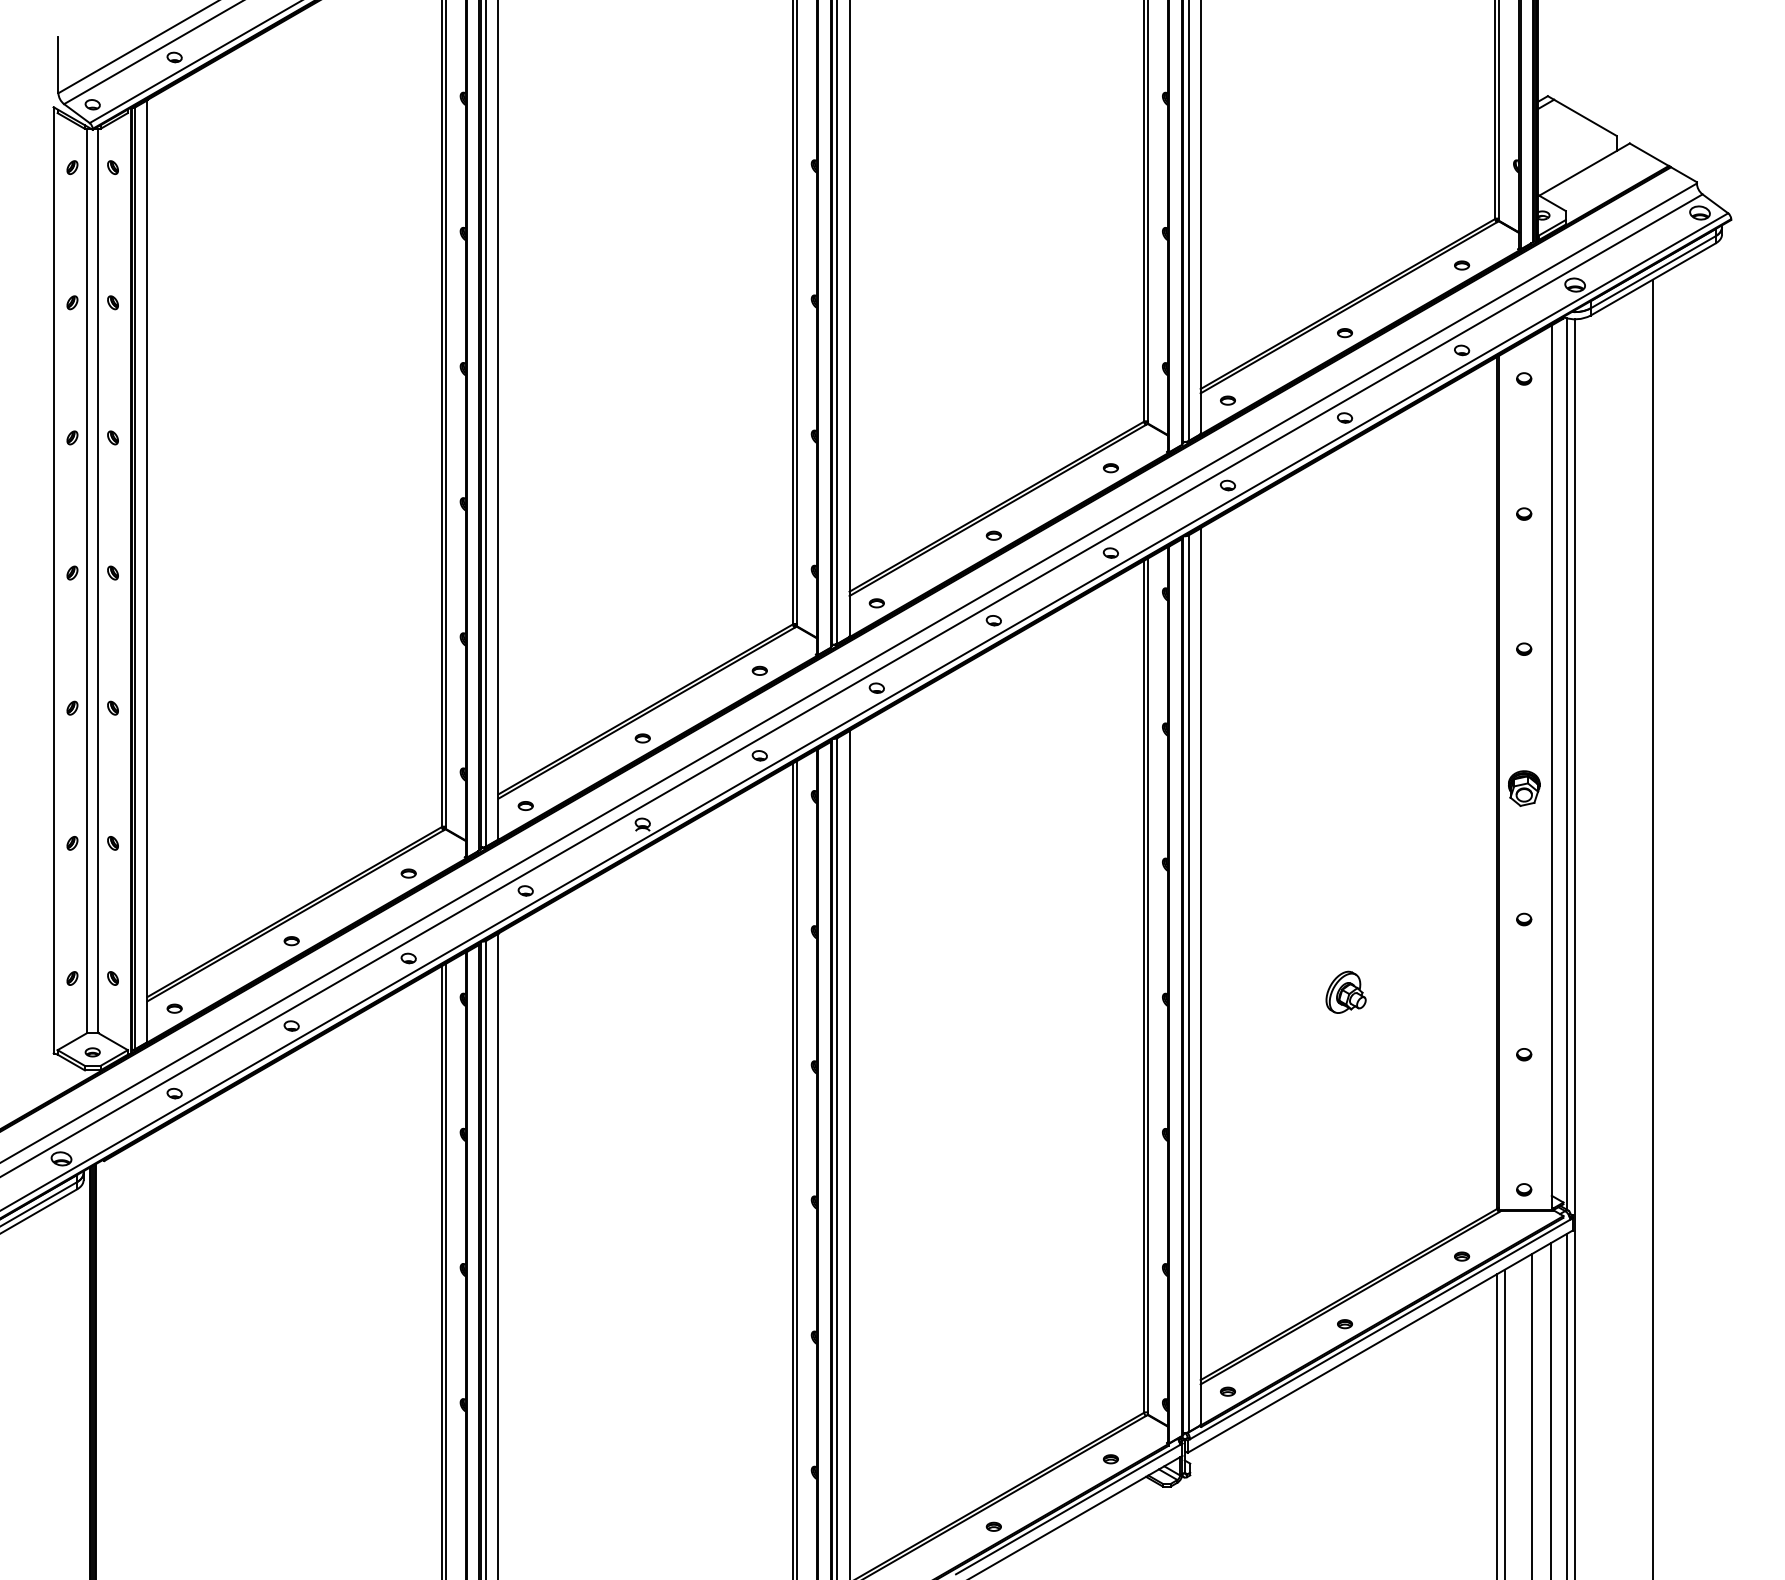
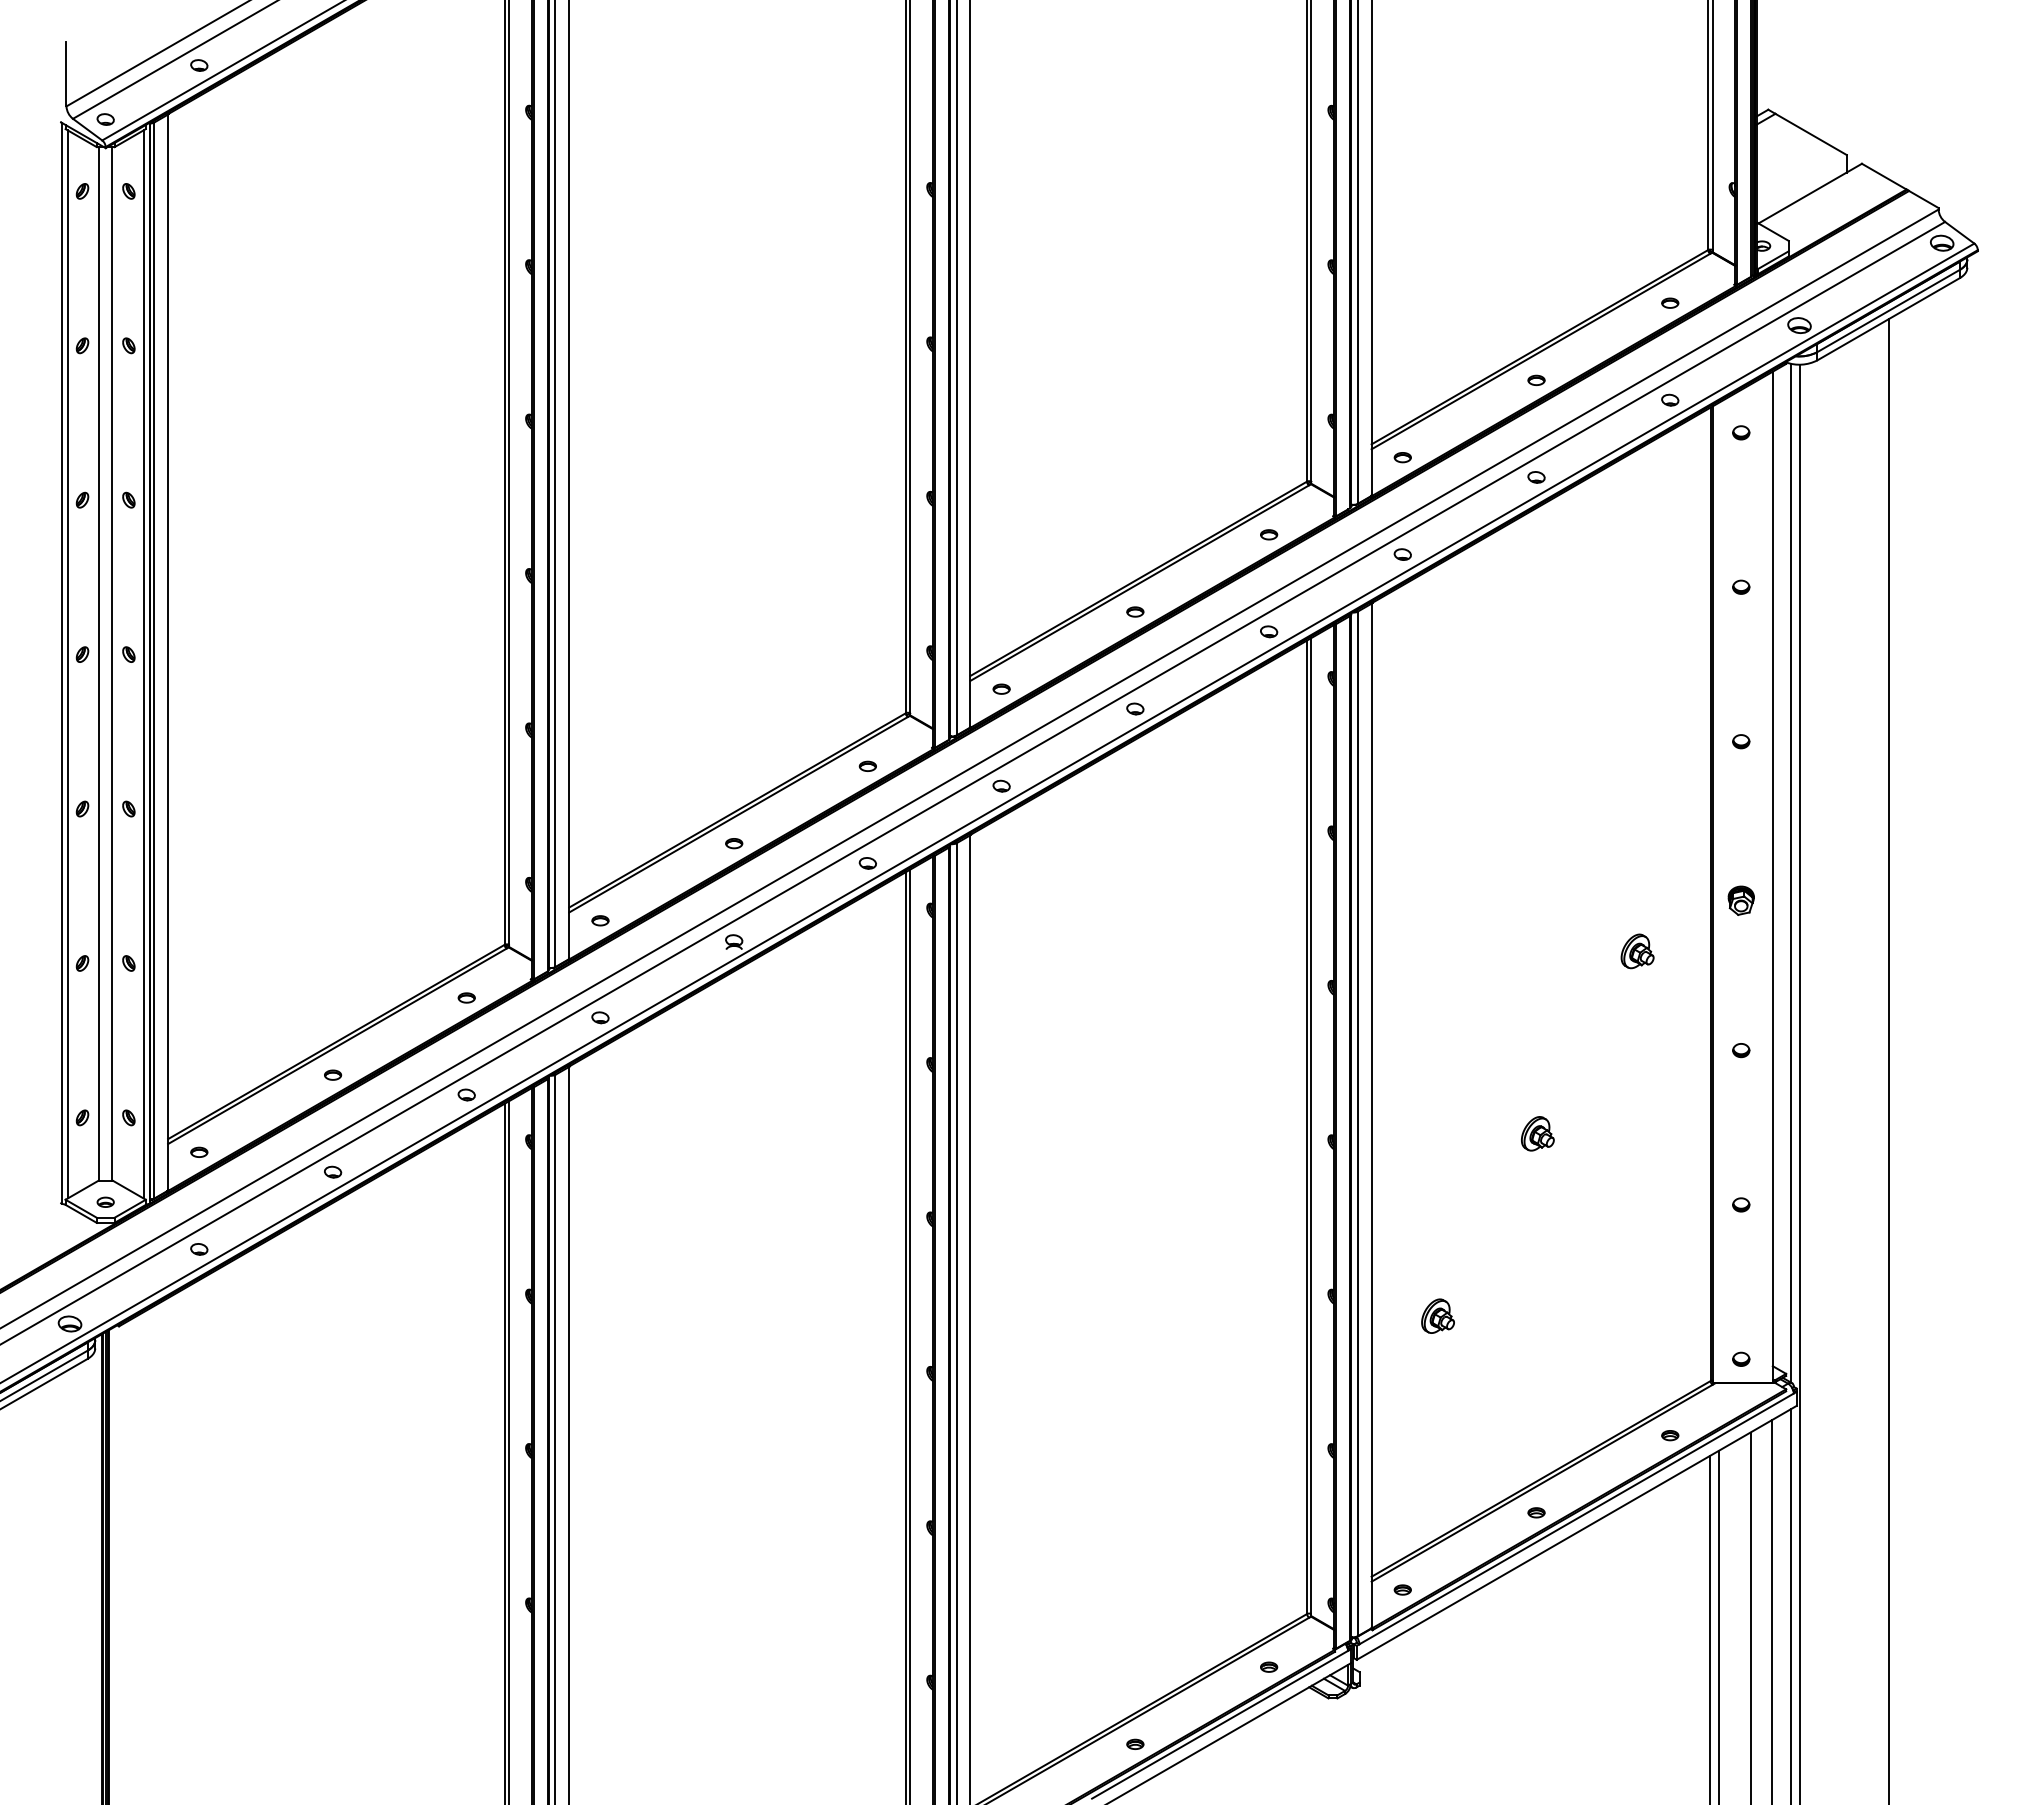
line: (59, 581) -> (67, 664), added
line: (125, 581) -> (143, 664), added
part: (1523, 788) -> (1740, 900), size x0.71
part: (1433, 832) -> (1637, 951), added
part: (1345, 992) -> (1537, 1133), size x0.71
part: (1258, 1151) -> (1437, 1315), added

